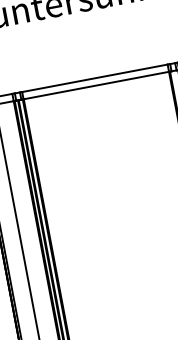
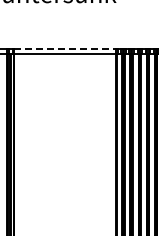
line: (95, 78) -> (65, 49), solid -> dashed

